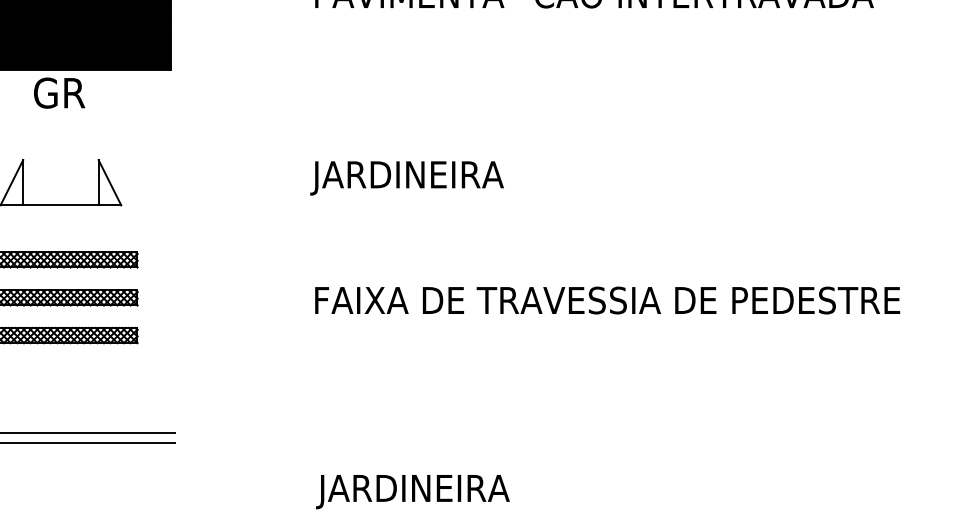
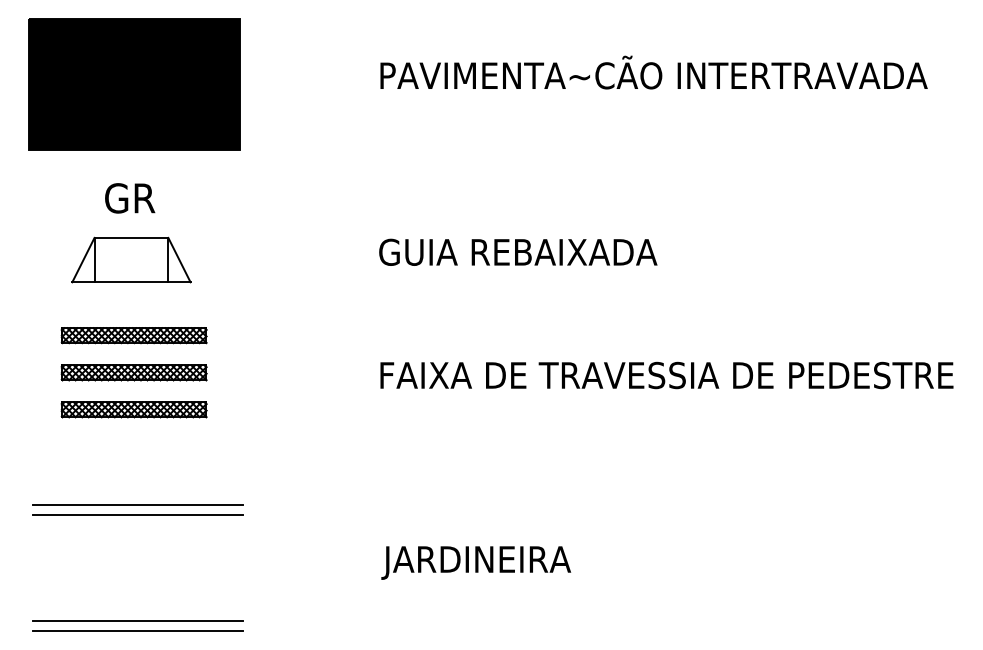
text: (59, 93) -> (130, 198), moved
line: (60, 159) -> (131, 237), added
text: (454, 178) -> (516, 255), JARDINEIRA -> GUIA REBAIXADA

